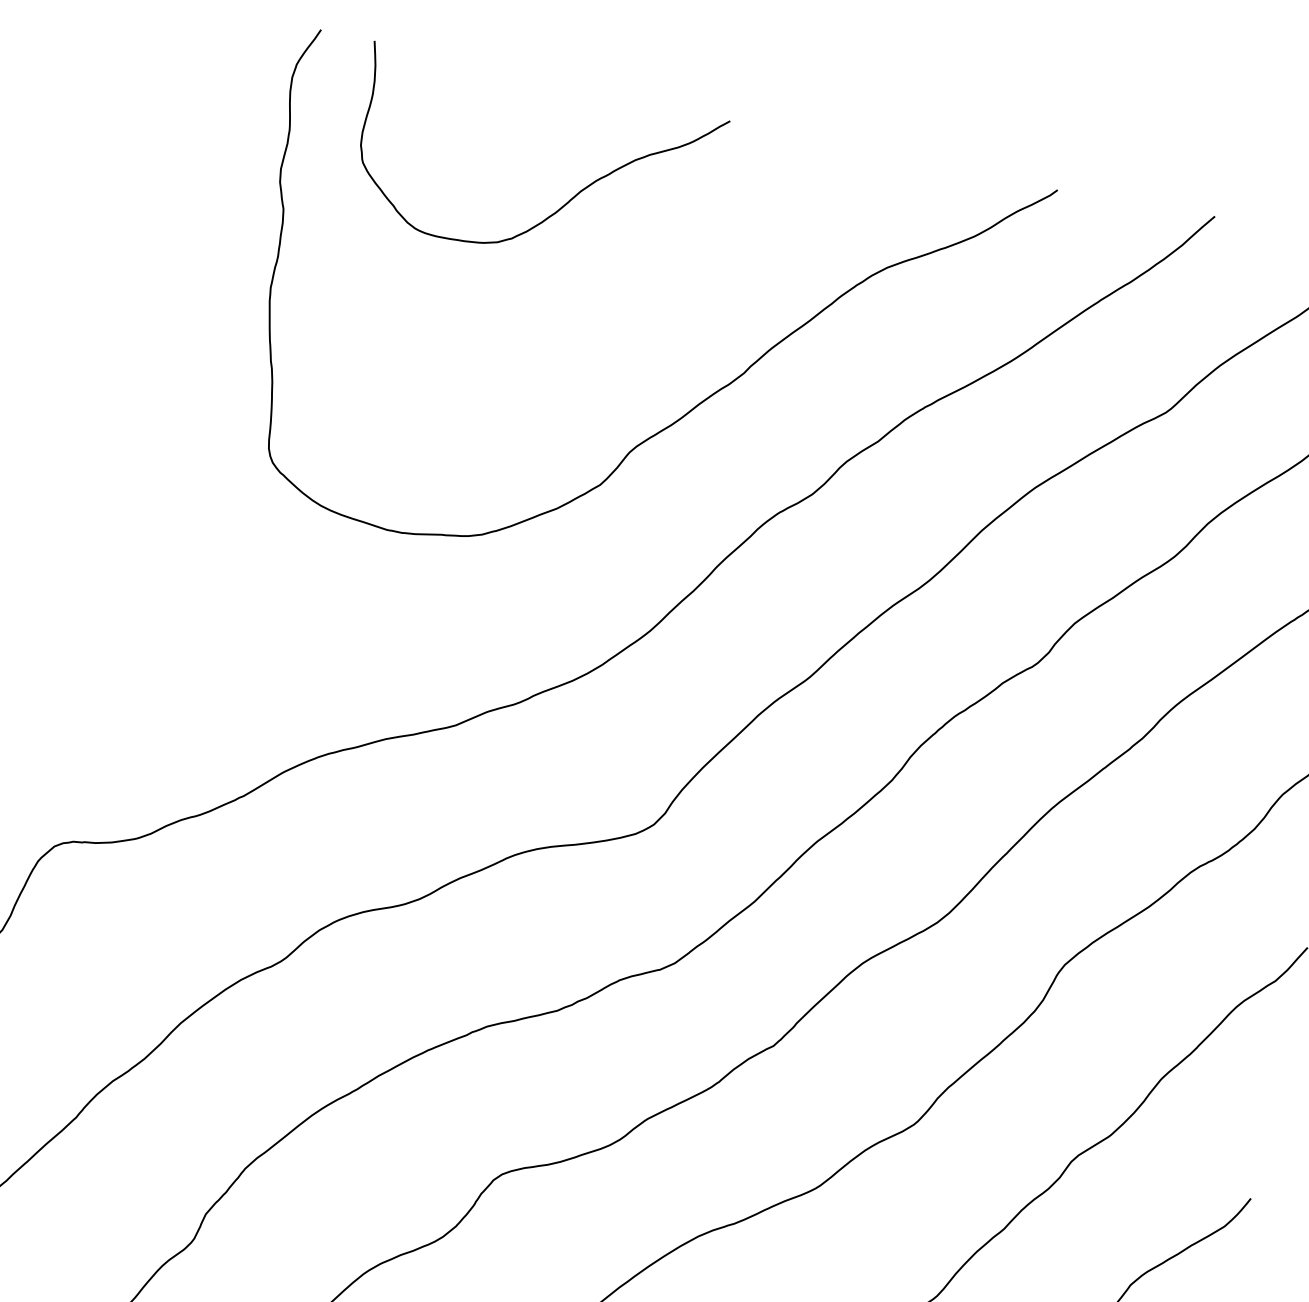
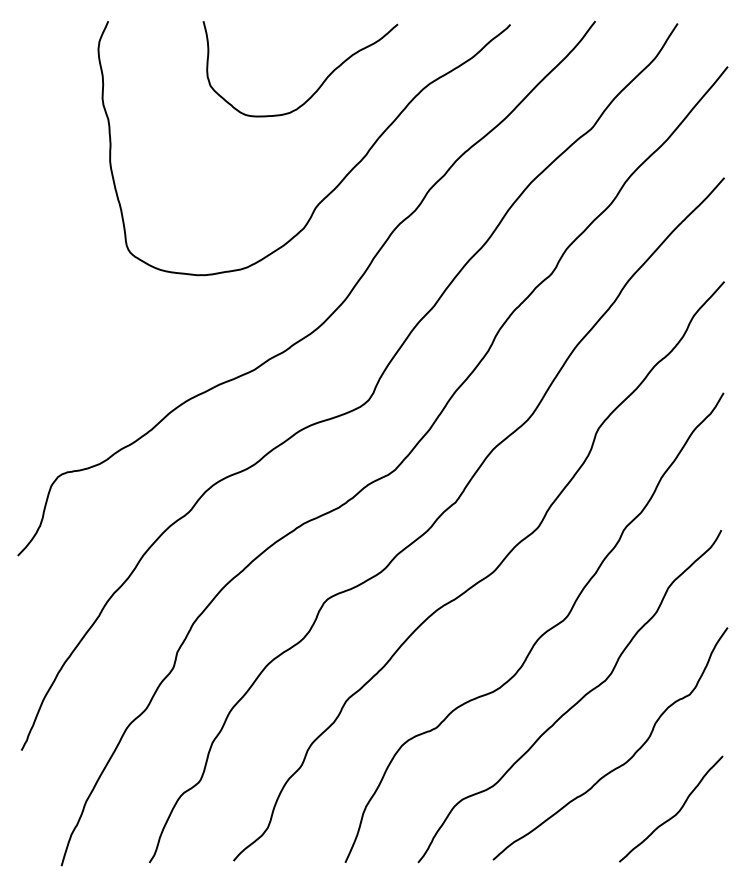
curve: (565, 201) -> (320, 84), moved

